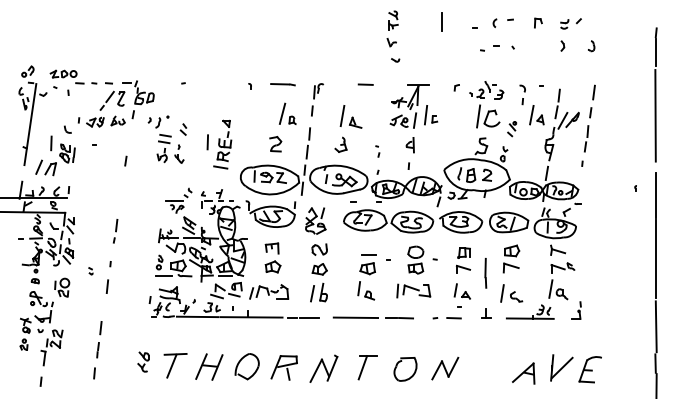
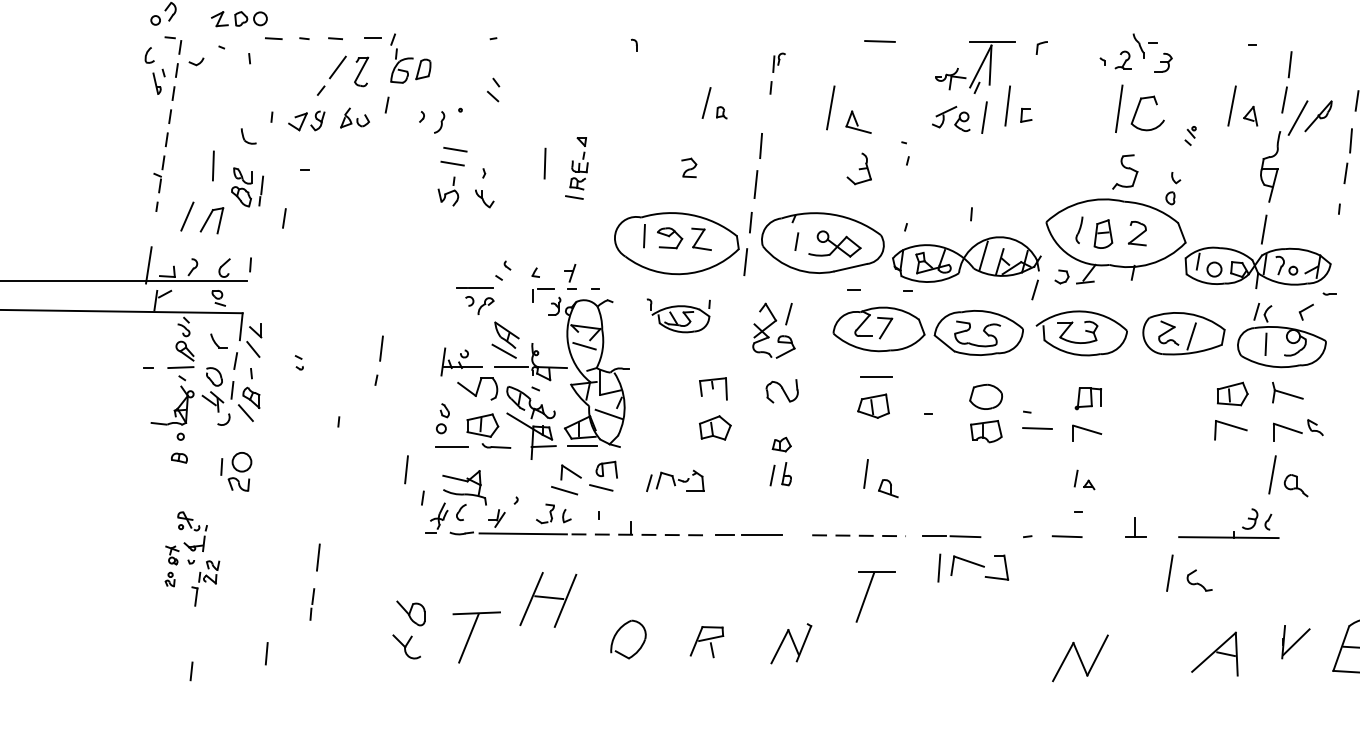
line: (282, 84) -> (703, 41), removed
part: (456, 87) -> (1040, 47), moved
part: (522, 94) -> (1212, 62), removed
part: (317, 99) -> (777, 72), size x0.6
part: (287, 113) -> (714, 102), size x0.7
line: (30, 124) -> (169, 125), solid -> dashed
part: (183, 129) -> (493, 89), moved
part: (512, 129) -> (1191, 136), size x0.6
part: (222, 144) -> (576, 168), size x0.6
part: (275, 144) -> (688, 168), size x0.6
part: (340, 144) -> (858, 168), moved
part: (409, 145) -> (972, 170), removed
part: (377, 151) -> (904, 153), moved
line: (125, 160) -> (283, 217), moved
part: (270, 213) -> (677, 314), size x0.6
part: (115, 231) -> (378, 361), moved
part: (272, 257) -> (714, 407), moved
part: (511, 258) -> (1231, 410), moved
part: (367, 264) -> (873, 397), moved
line: (439, 267) -> (1036, 429), added
part: (90, 271) -> (298, 363), moved
line: (485, 273) -> (1133, 441), removed
part: (318, 282) -> (779, 460), size x0.6
line: (106, 286) -> (404, 469), moved
part: (413, 290) -> (972, 566), moved
part: (269, 291) -> (675, 479), size x0.7
part: (461, 291) -> (1083, 479), size x0.6
part: (511, 293) -> (1189, 573), moved
part: (576, 310) -> (1326, 520), removed
line: (251, 317) -> (637, 535), solid -> dashed
line: (356, 317) -> (860, 535), solid -> dashed
part: (41, 328) -> (192, 558), size x0.6
part: (143, 361) -> (408, 628), size x1.4
part: (209, 366) -> (548, 598), moved
part: (246, 366) -> (627, 639), size x0.7
part: (283, 367) -> (705, 641), size x0.6
part: (367, 367) -> (875, 596), moved
part: (561, 367) -> (1295, 641), size x0.6
part: (323, 368) -> (790, 643), size x0.7
part: (445, 368) -> (1080, 658), moved
part: (405, 369) -> (964, 645), removed
line: (94, 373) -> (266, 653), moved

